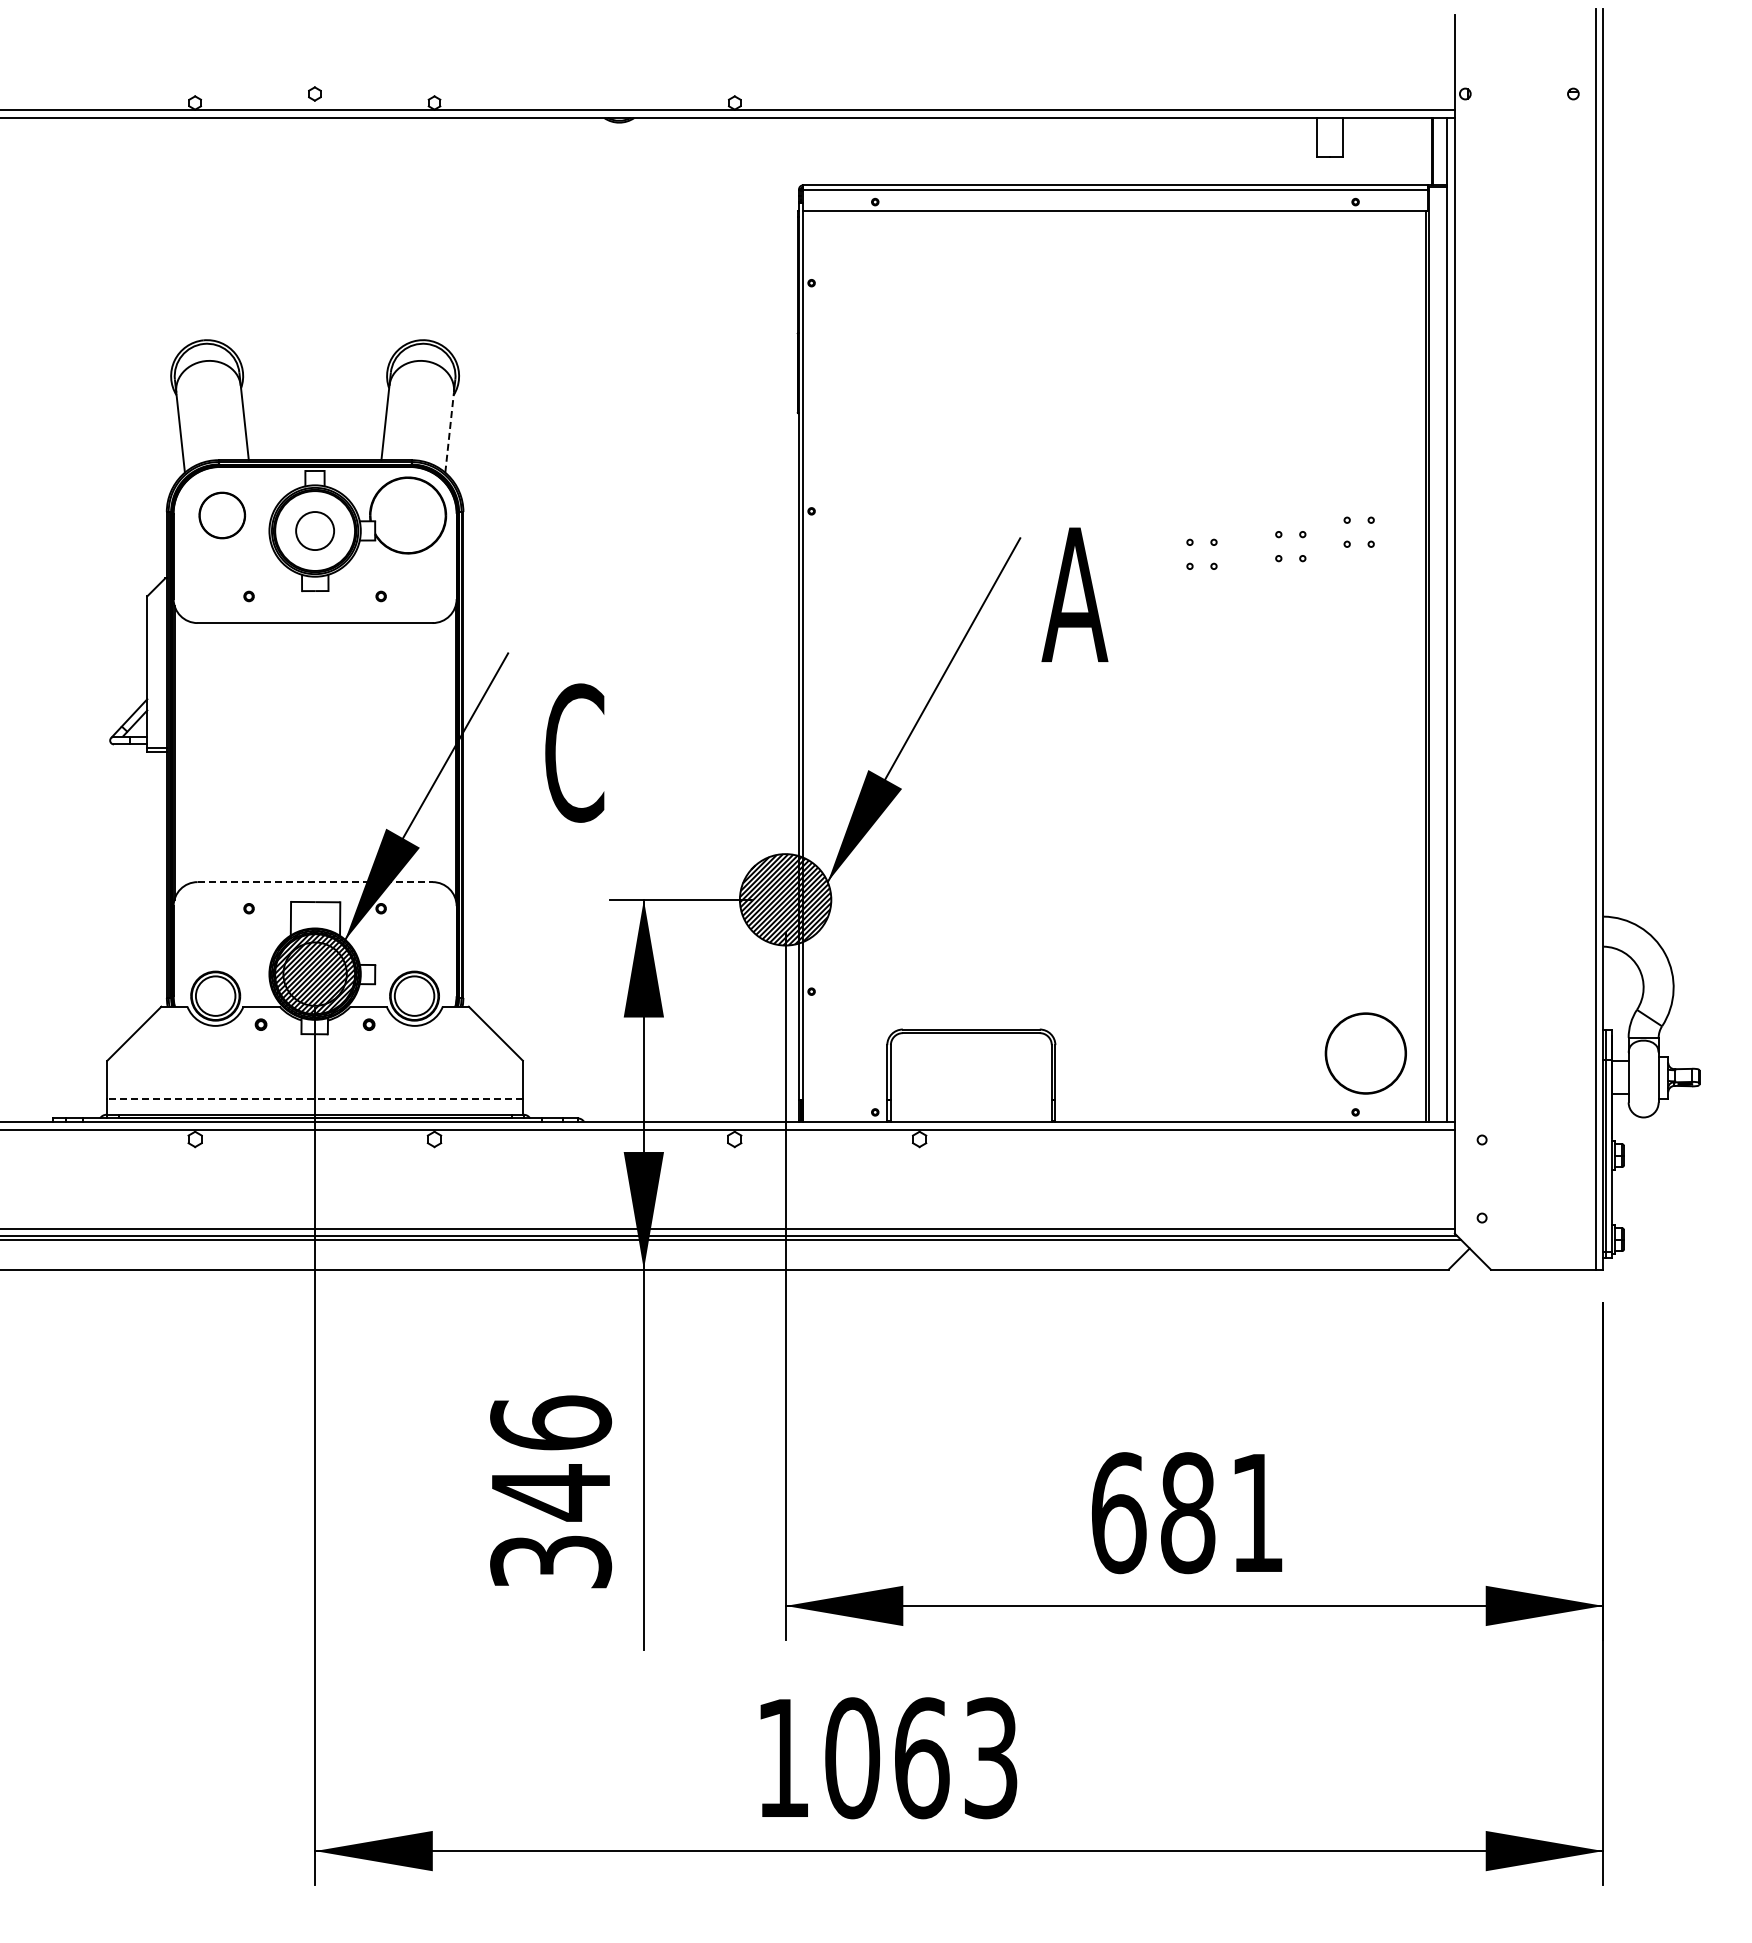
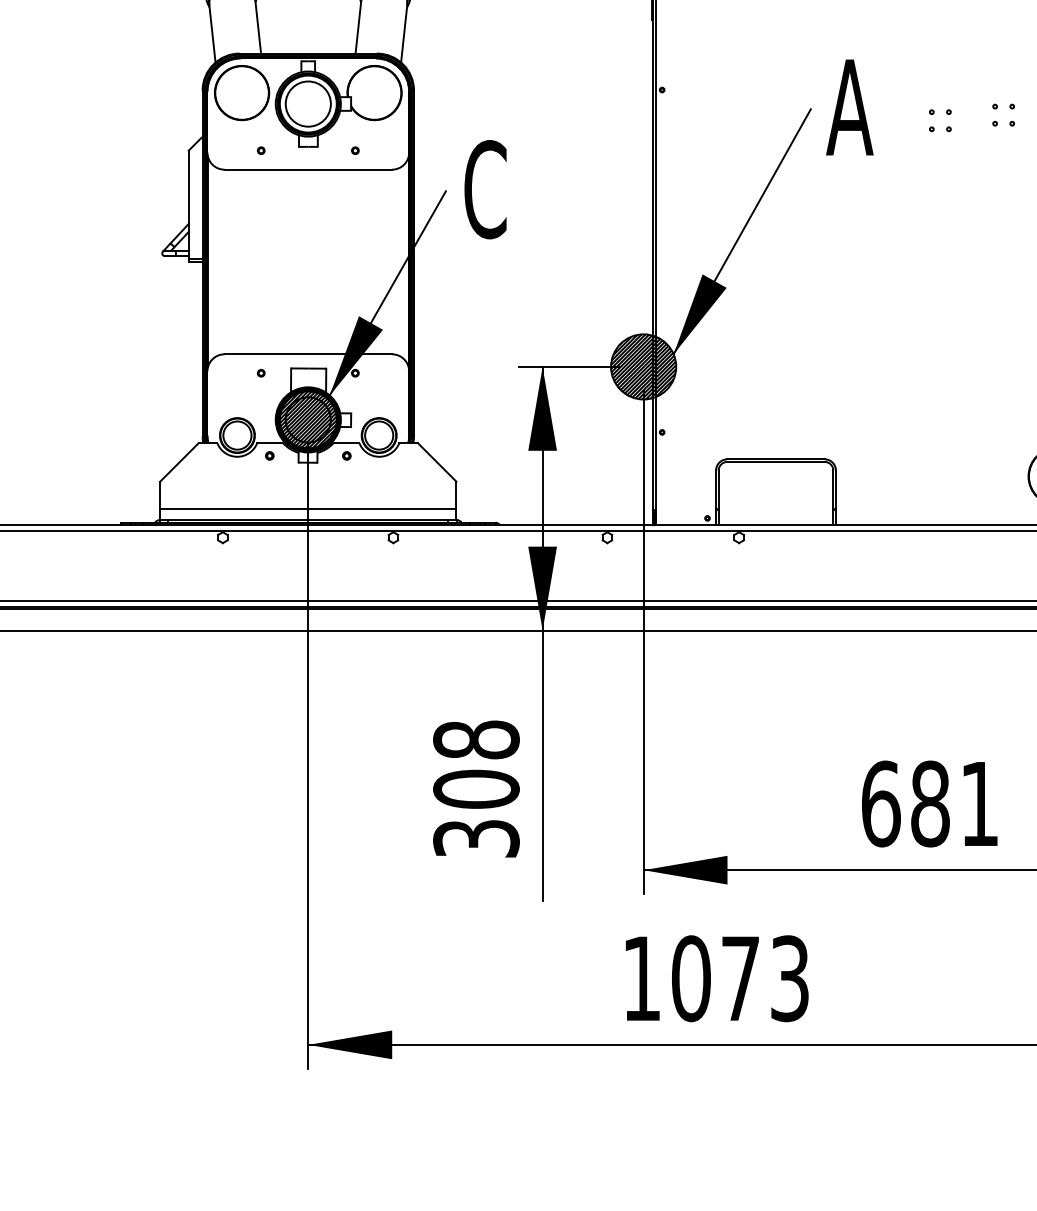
line: (449, 432) -> (404, 33), dashed -> solid
part: (222, 515) -> (242, 93), size x1.67
circle: (314, 530) -> (307, 103), size x1.67
text: (1074, 594) -> (849, 107), moved
text: (574, 752) -> (485, 189), moved
line: (315, 882) -> (308, 354), dashed -> solid
line: (315, 1099) -> (308, 509), dashed -> solid
text: (551, 1458) -> (476, 765), 346 -> 308
text: (922, 1758) -> (741, 978), 1063 -> 1073

